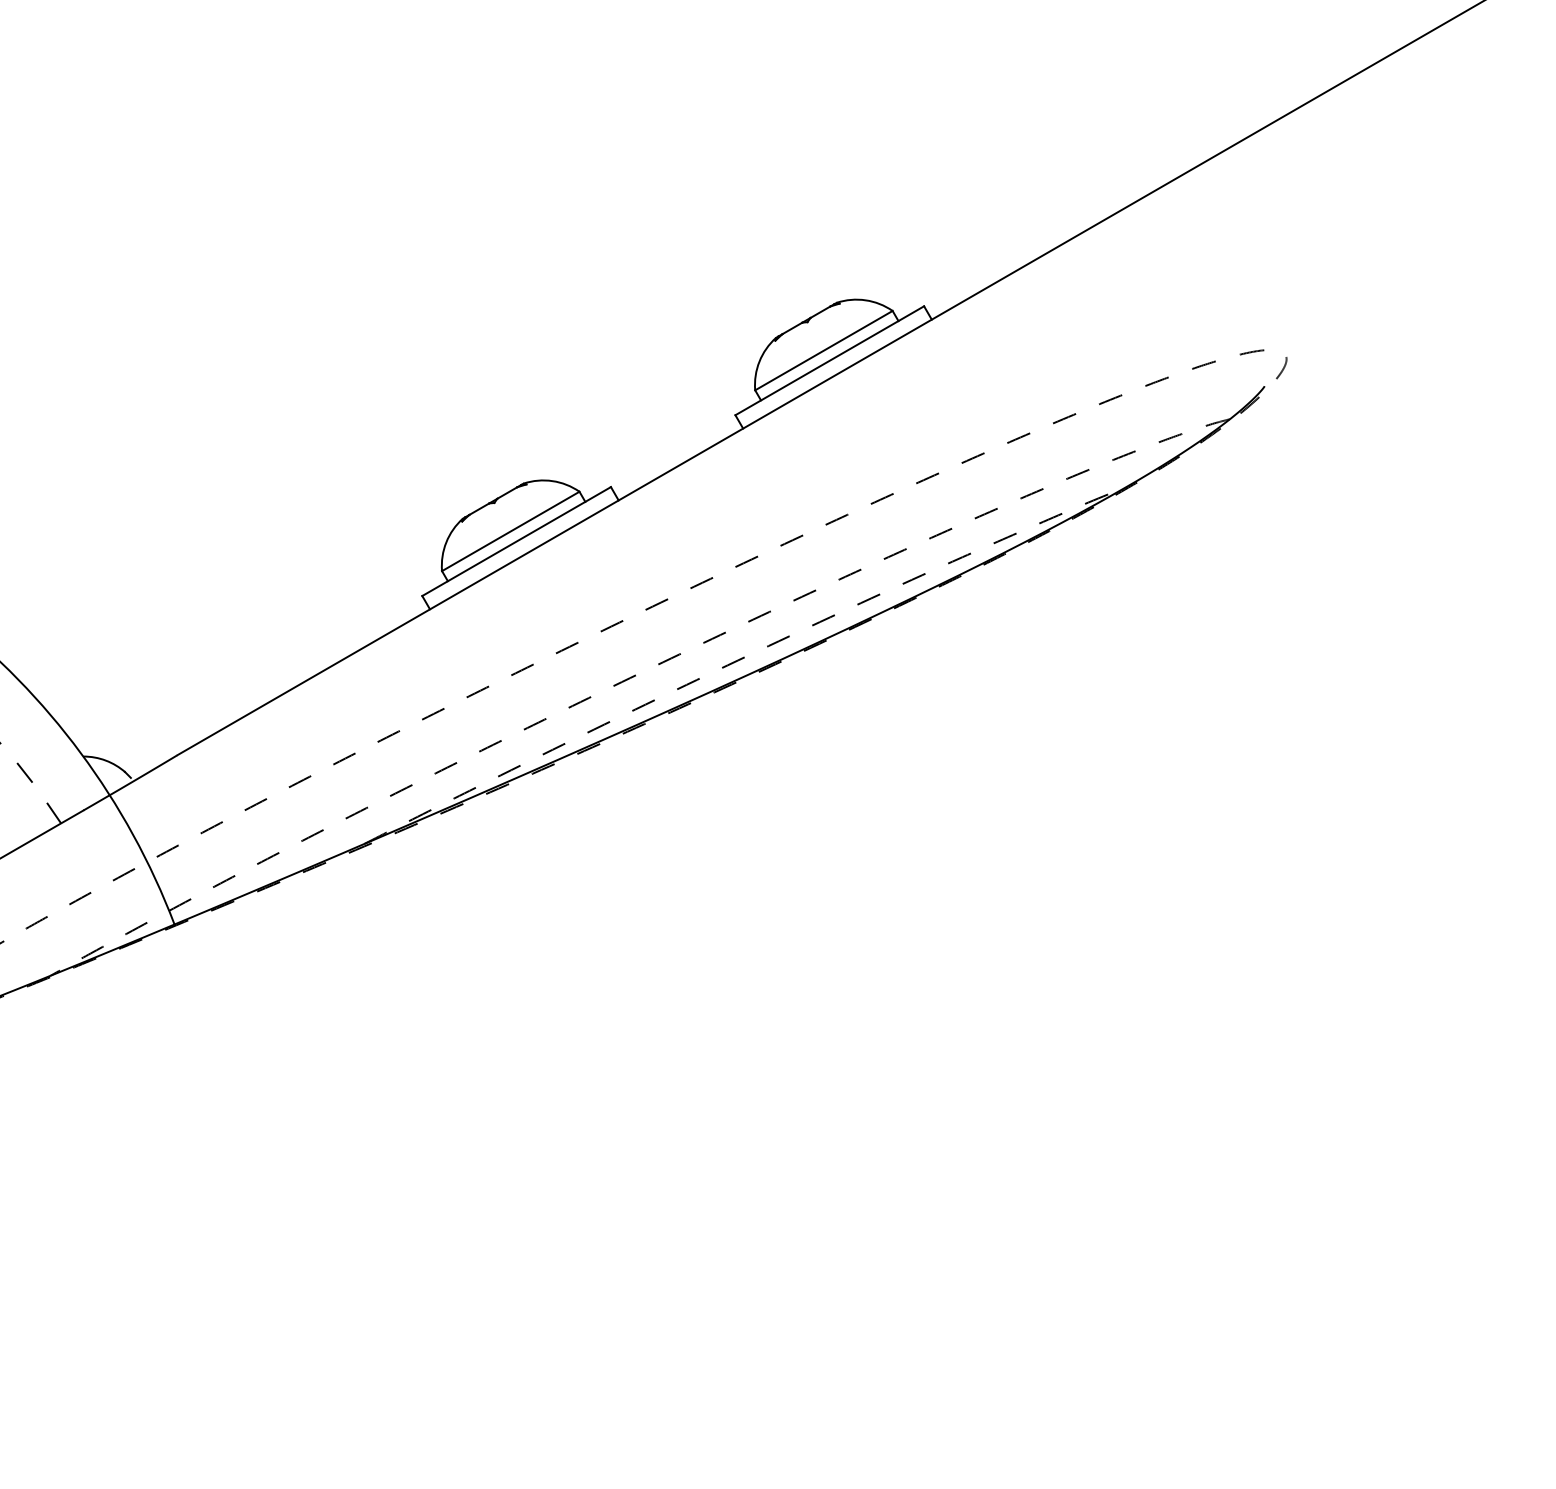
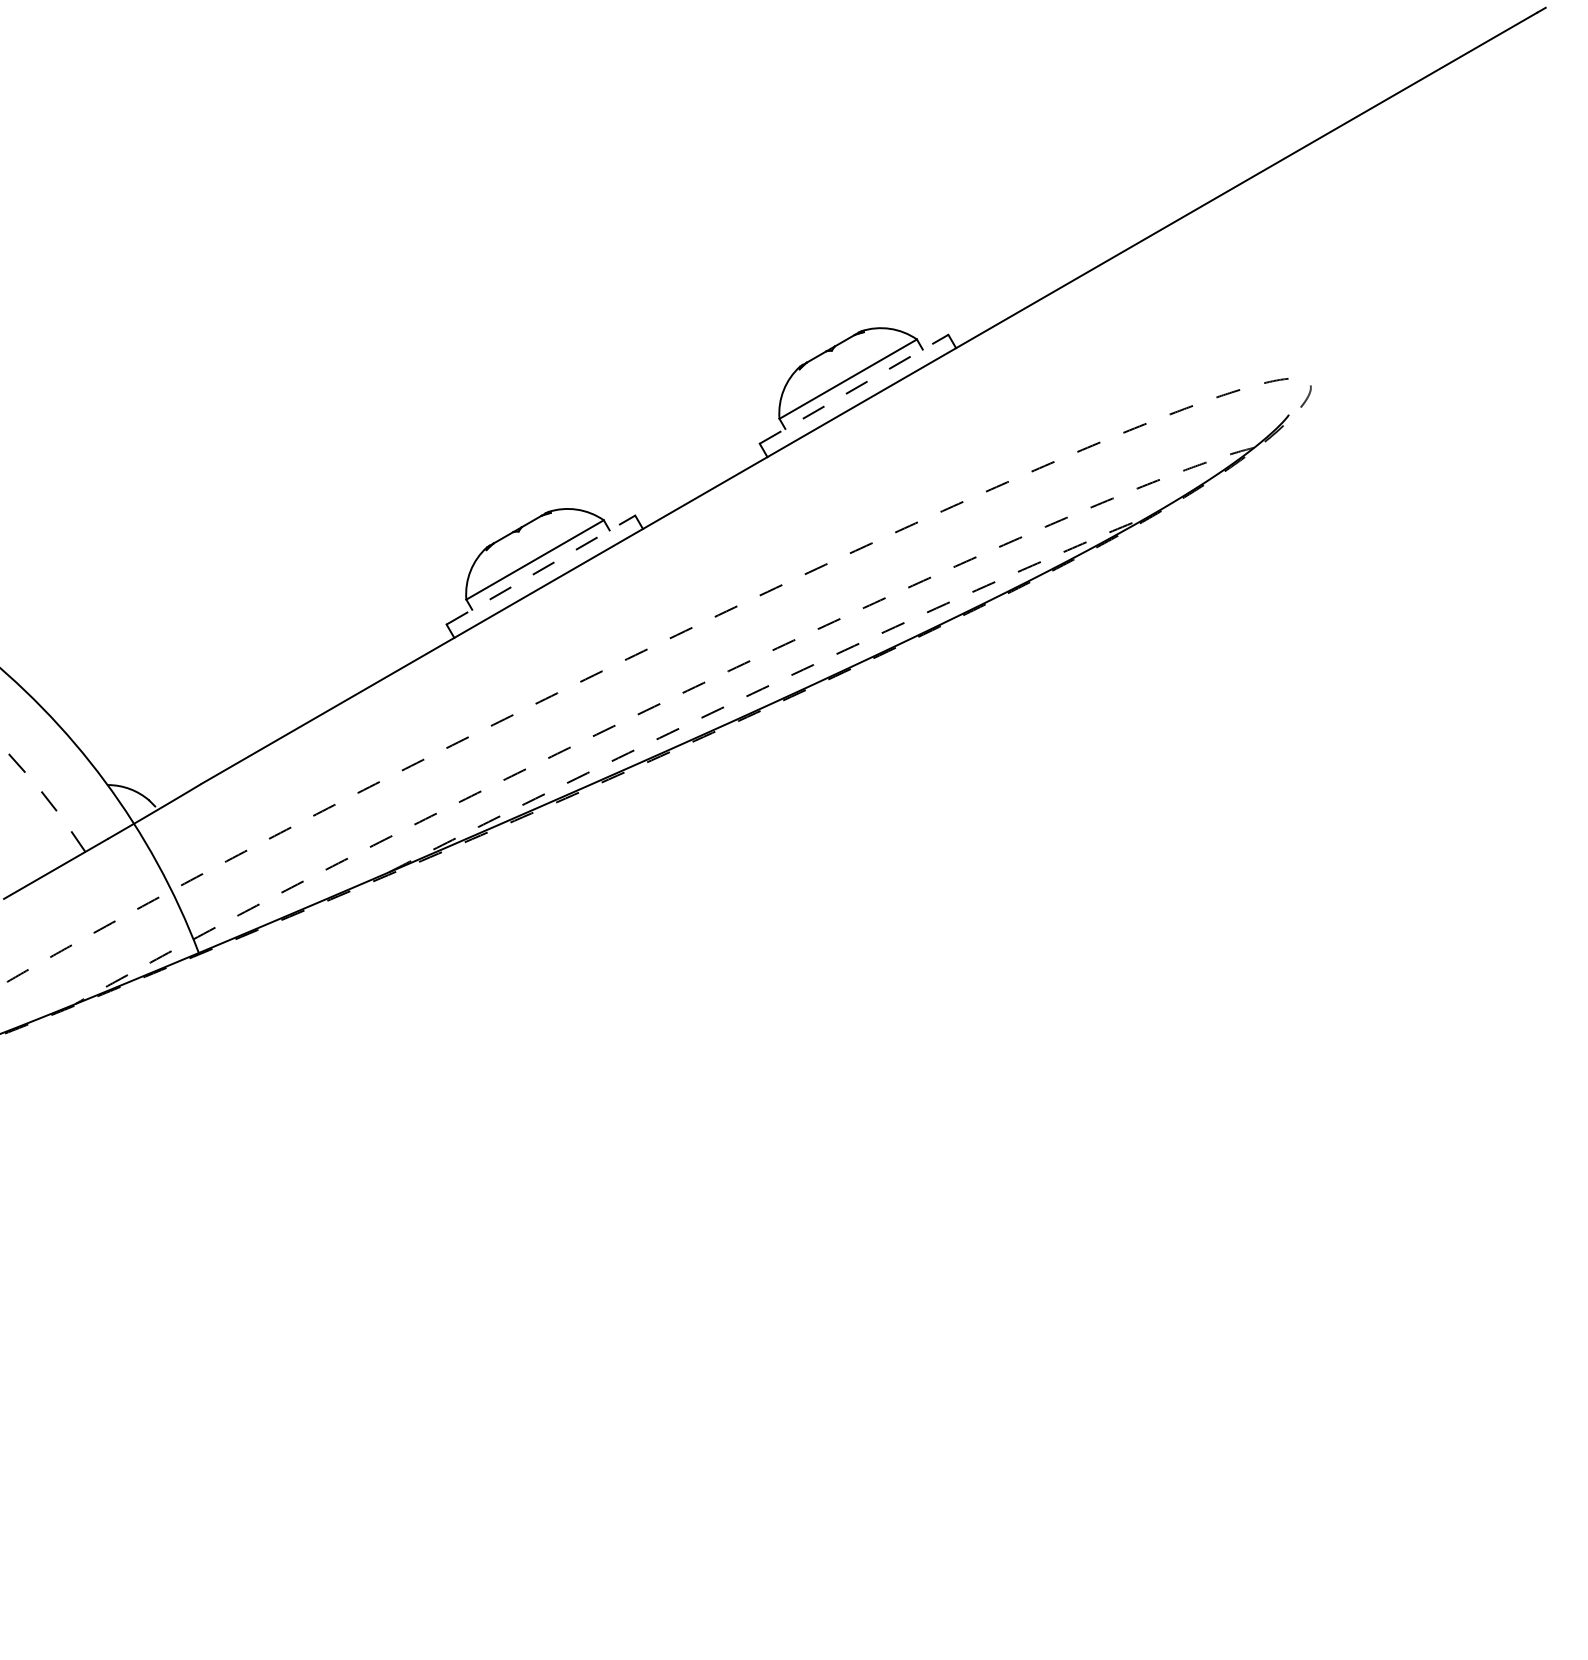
line: (830, 360) -> (854, 389), solid -> dashed
line: (516, 541) -> (540, 570), solid -> dashed

